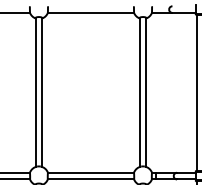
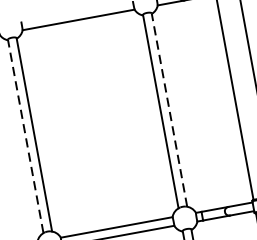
line: (35, 92) -> (25, 136), solid -> dashed
line: (146, 92) -> (169, 109), solid -> dashed

